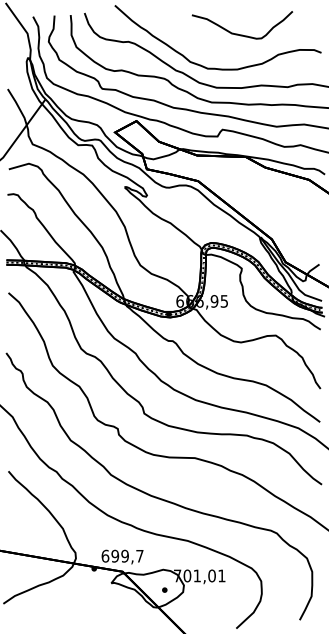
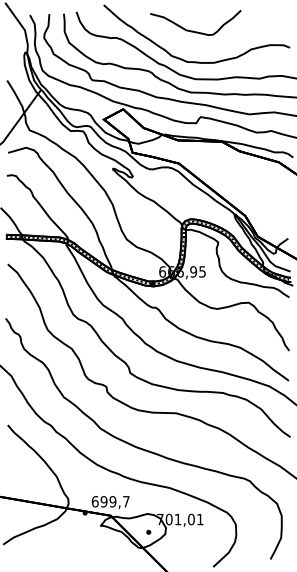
curve: (239, 33) -> (193, 30), moved

